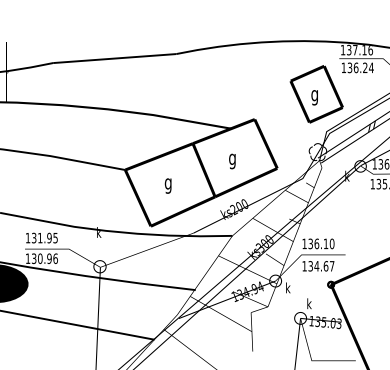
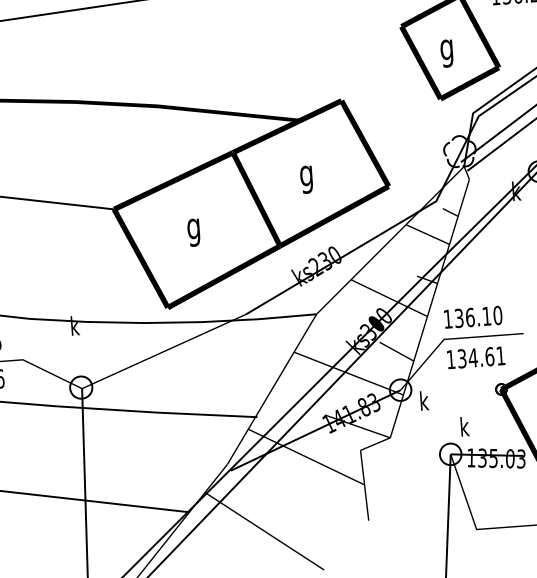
text: (238, 207) -> (323, 262), ks200 -> ks230
text: (332, 266) -> (501, 356), 134.67 -> 134.61
text: (250, 290) -> (356, 410), 134.94 -> 141.83

